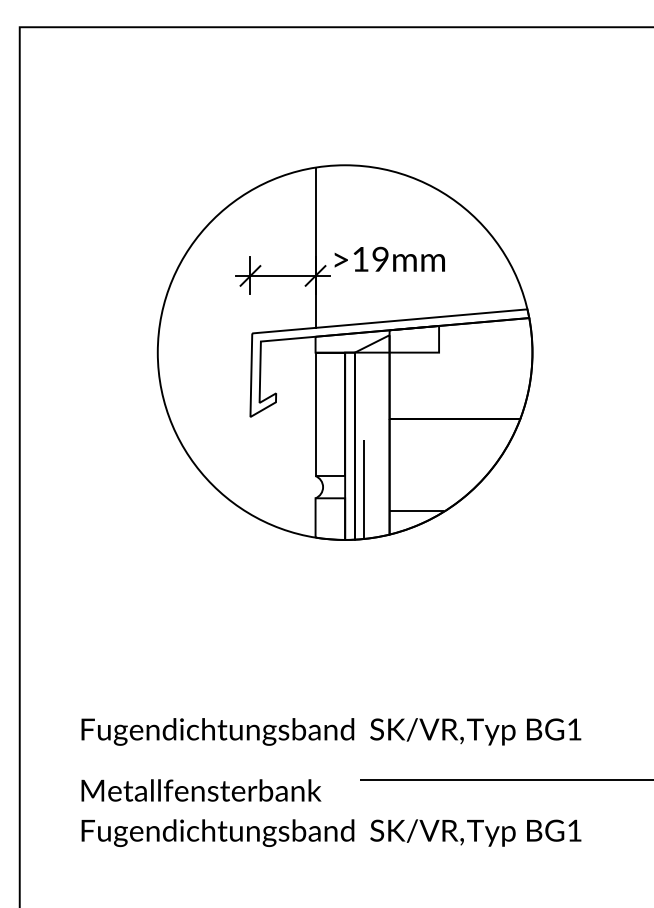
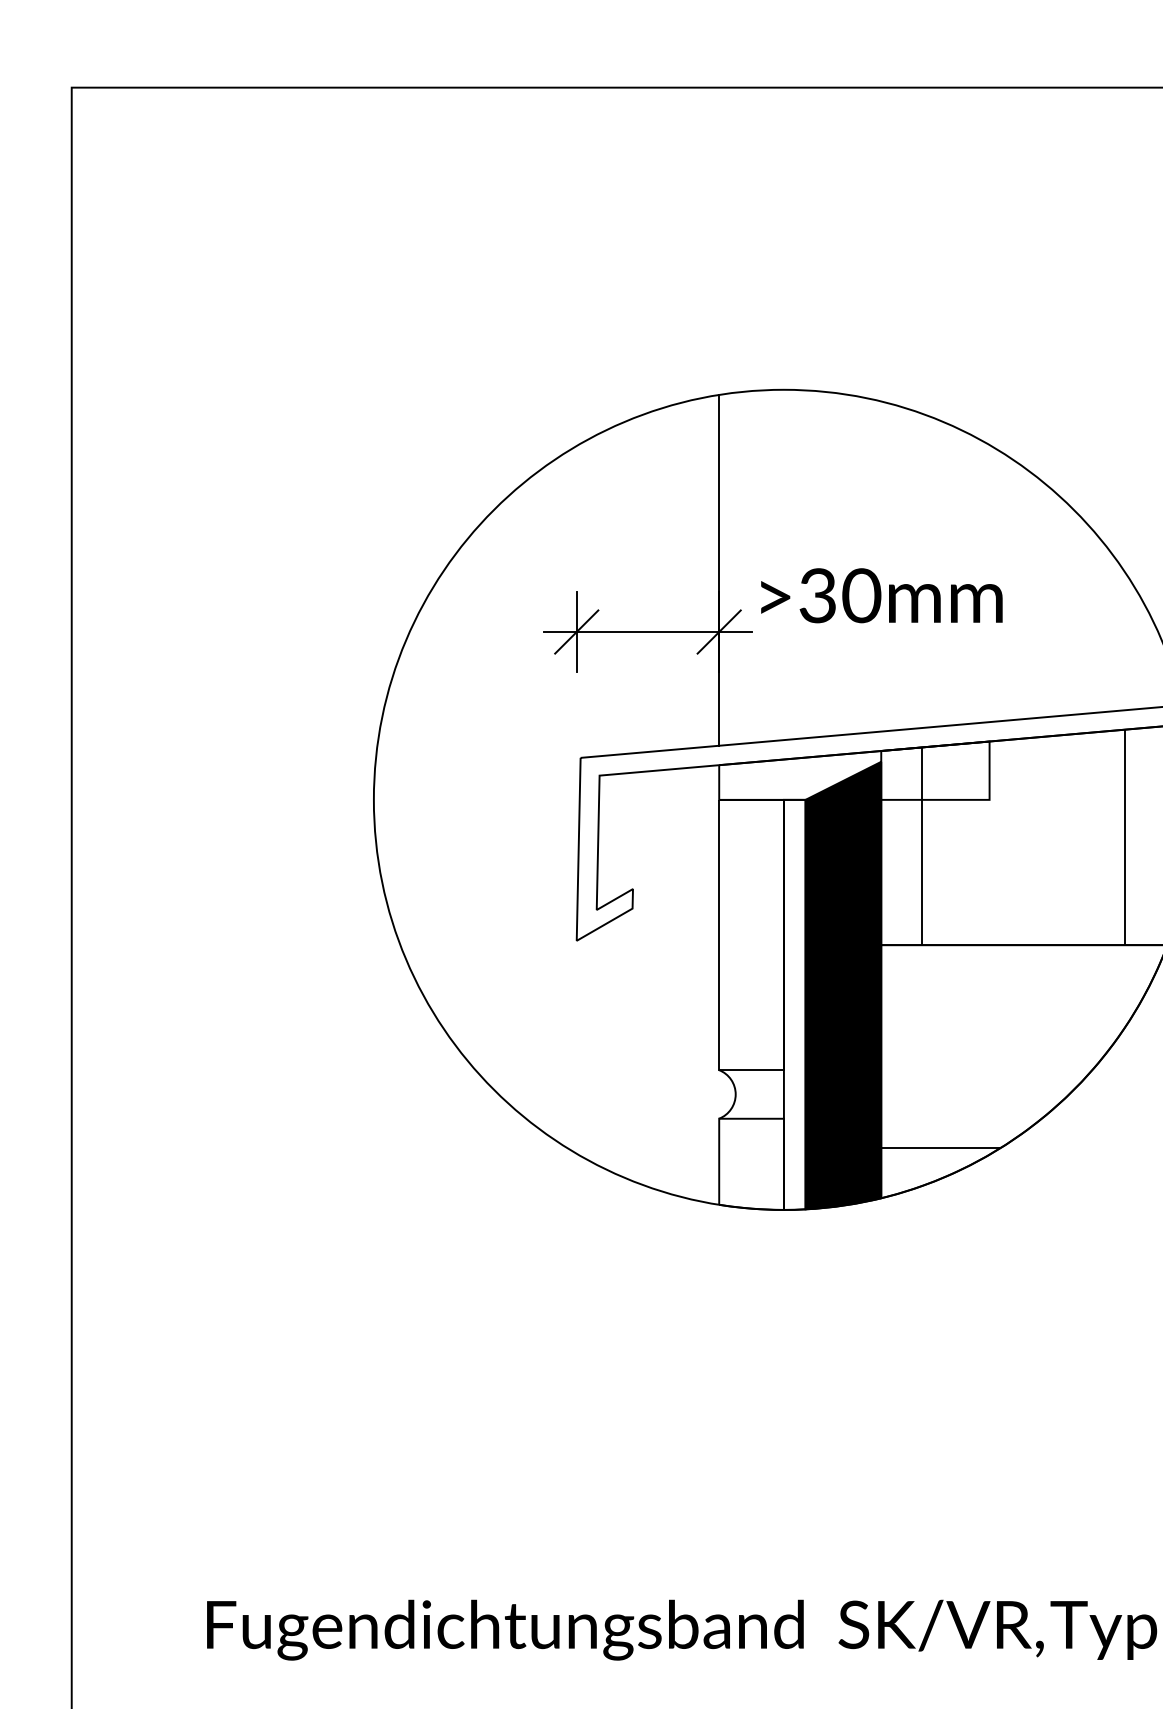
text: (370, 258) -> (839, 593), >19mm -> >30mm
hatch: (454, 369) -> (1023, 836), added
fill: (372, 437) -> (843, 985), added

